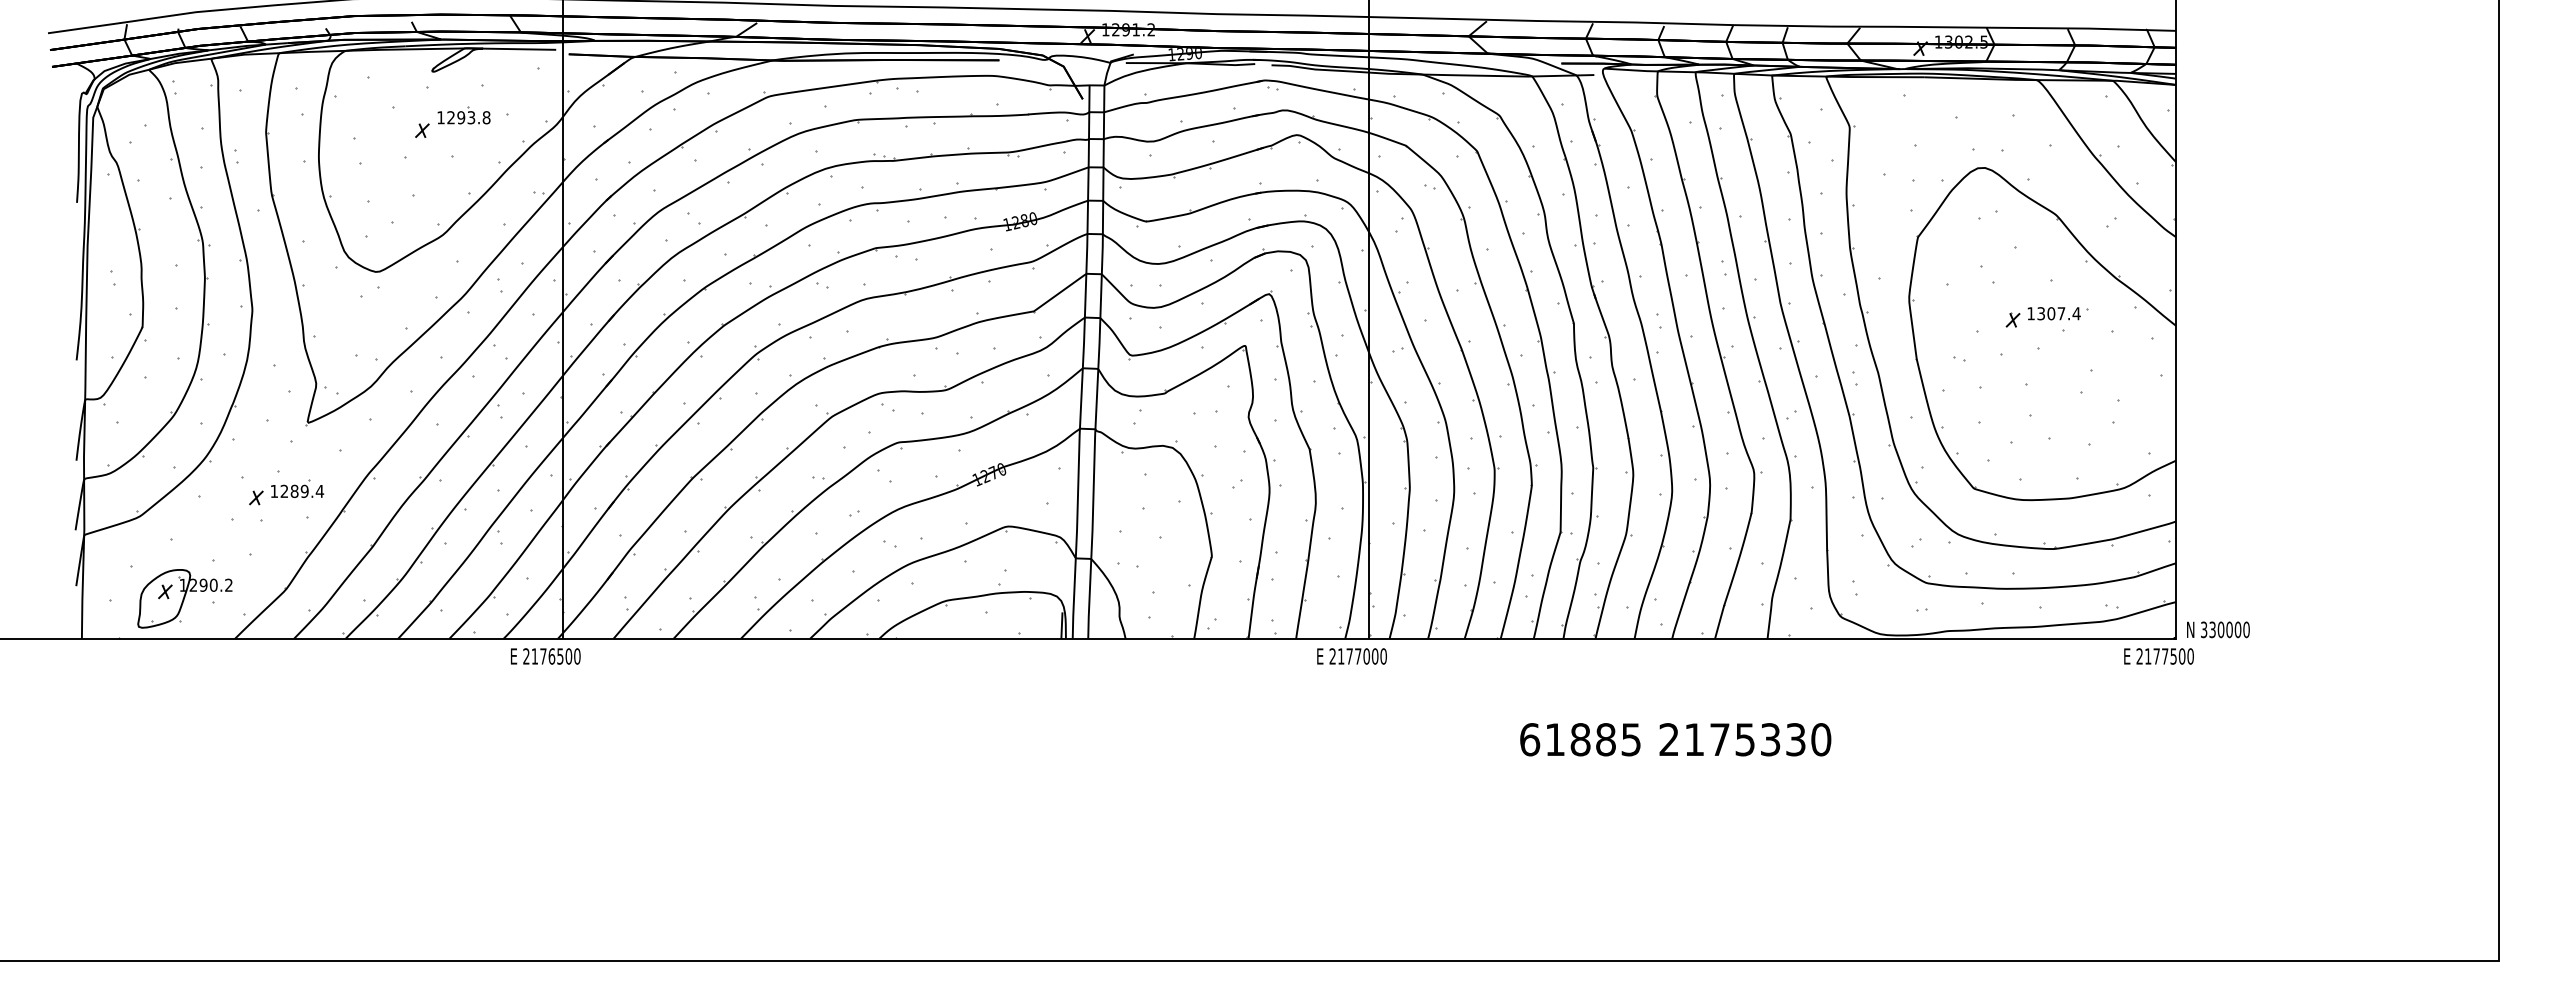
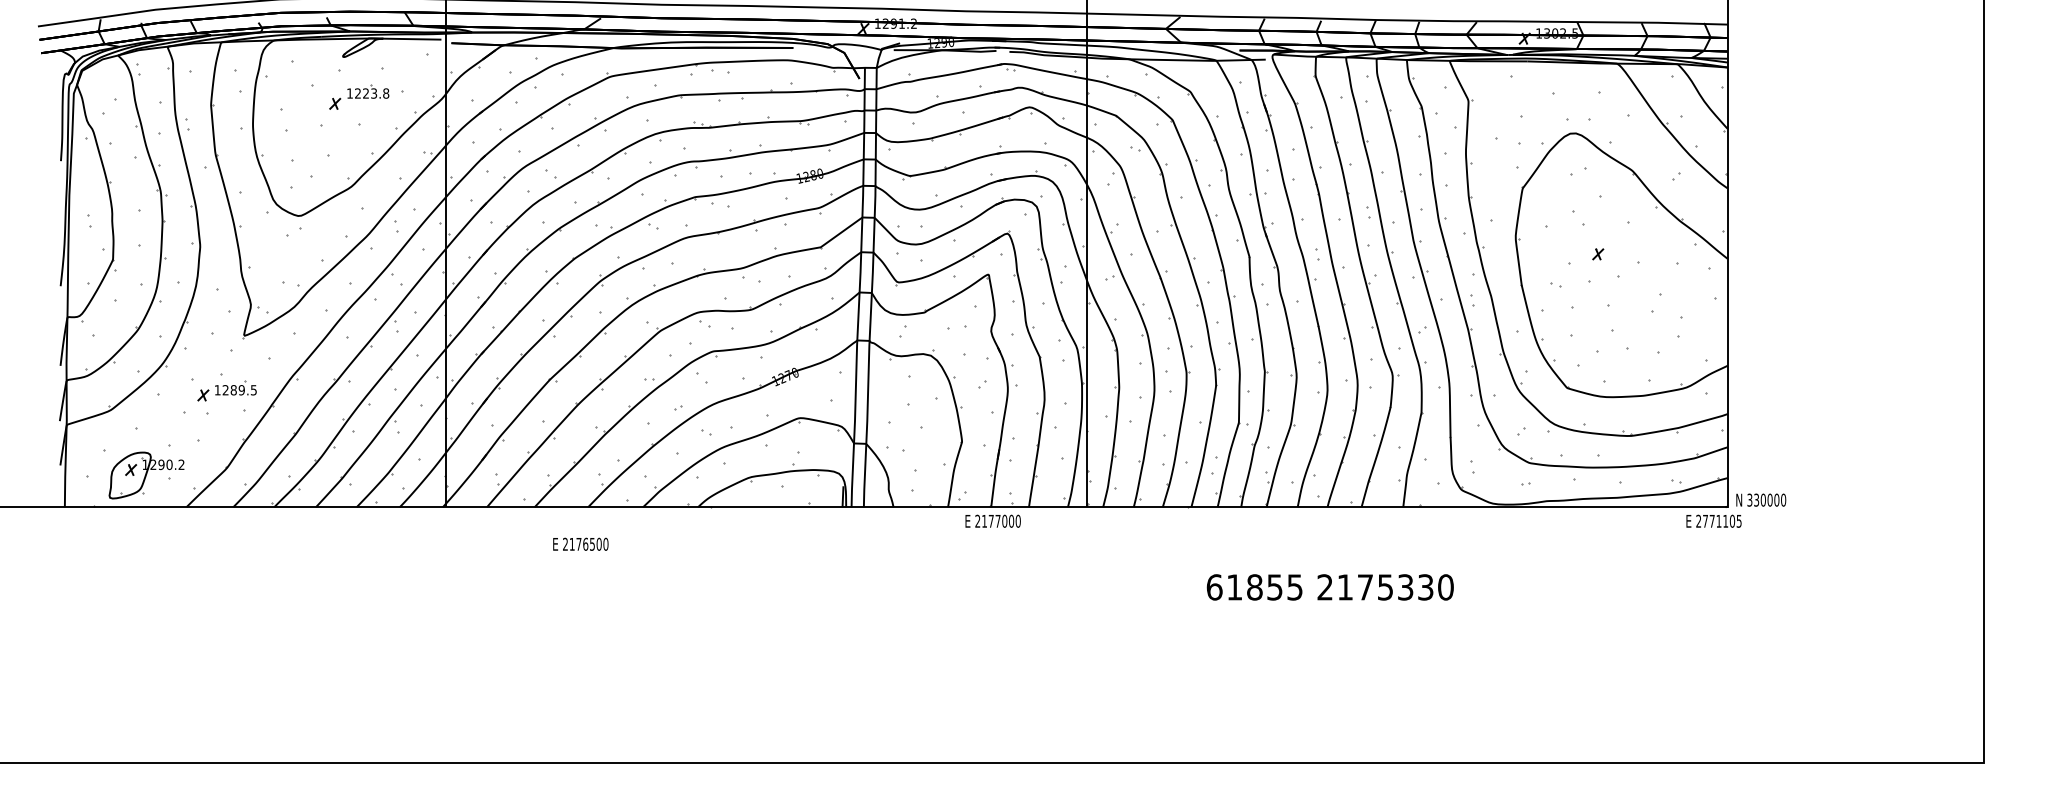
text: (461, 117) -> (366, 93), 1293.8 -> 1223.8
part: (2057, 313) -> (1633, 248), removed
text: (319, 491) -> (253, 390), 1289.4 -> 1289.5
text: (545, 656) -> (580, 544), moved
text: (1351, 656) -> (992, 521), moved
text: (2169, 656) -> (1722, 521), 2177500 -> 2771105
text: (1605, 739) -> (1274, 587), 61885 -> 61855

